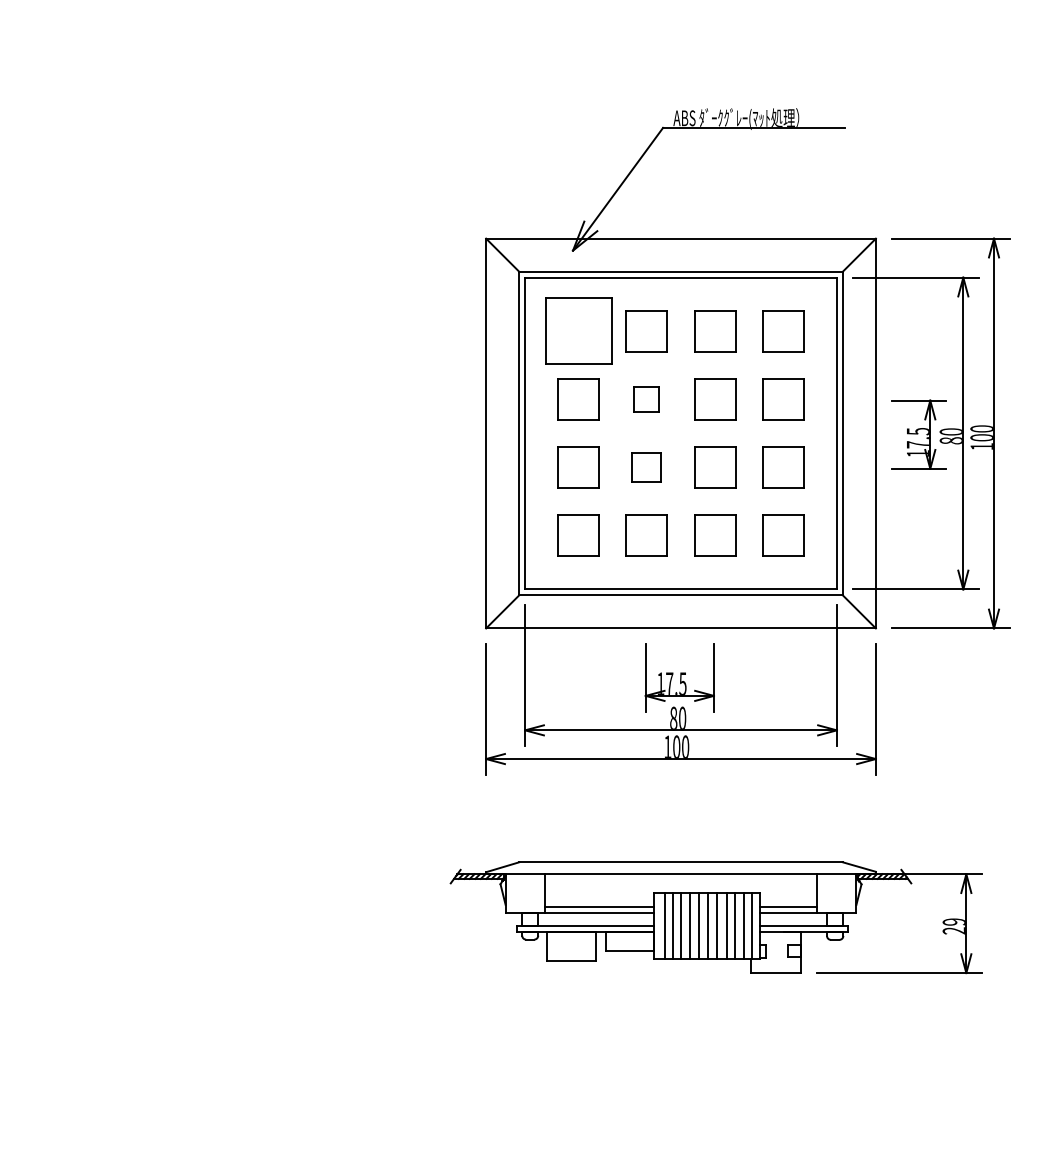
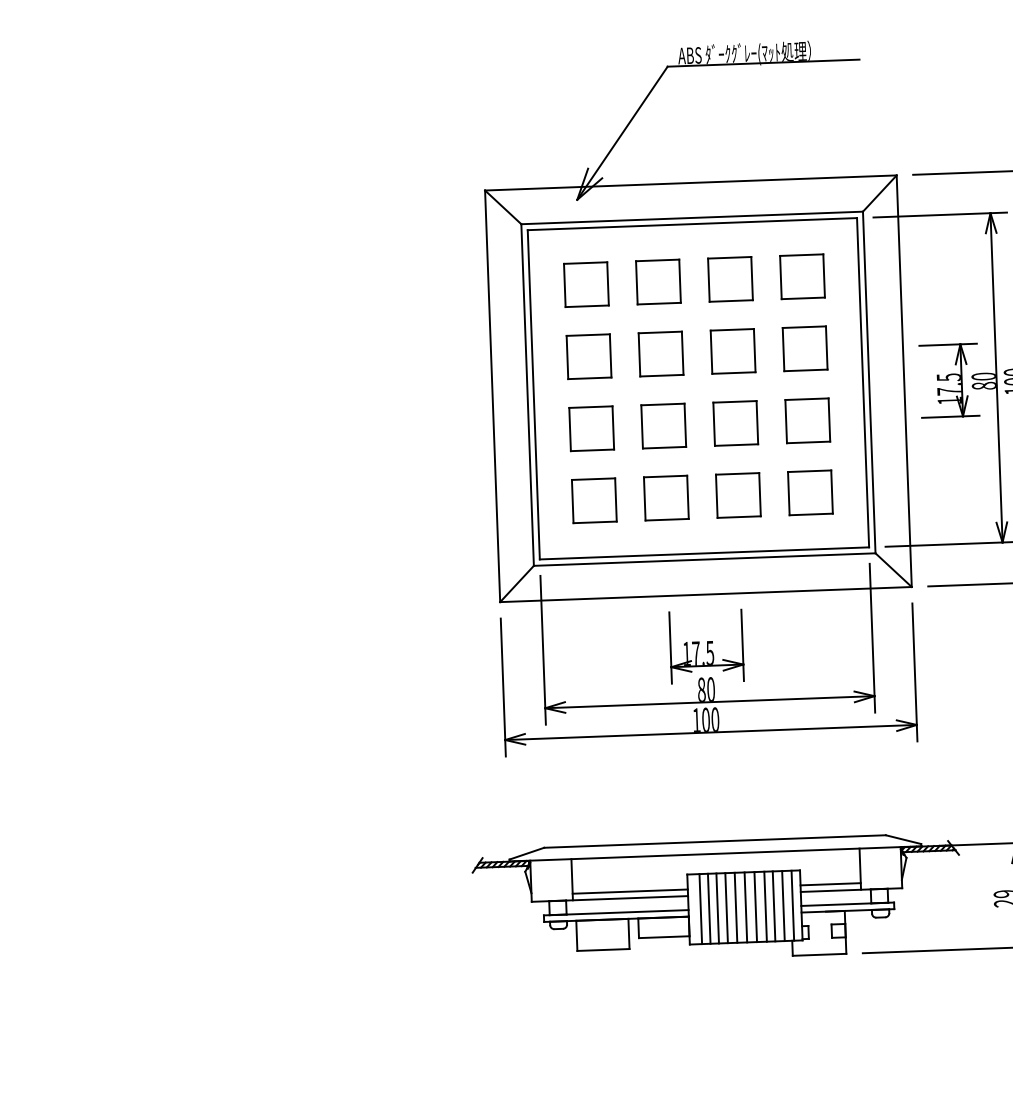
part: (578, 331) -> (586, 284), size x0.62
part: (646, 399) -> (660, 354), size x1.67
part: (646, 467) -> (663, 425), size x1.43

